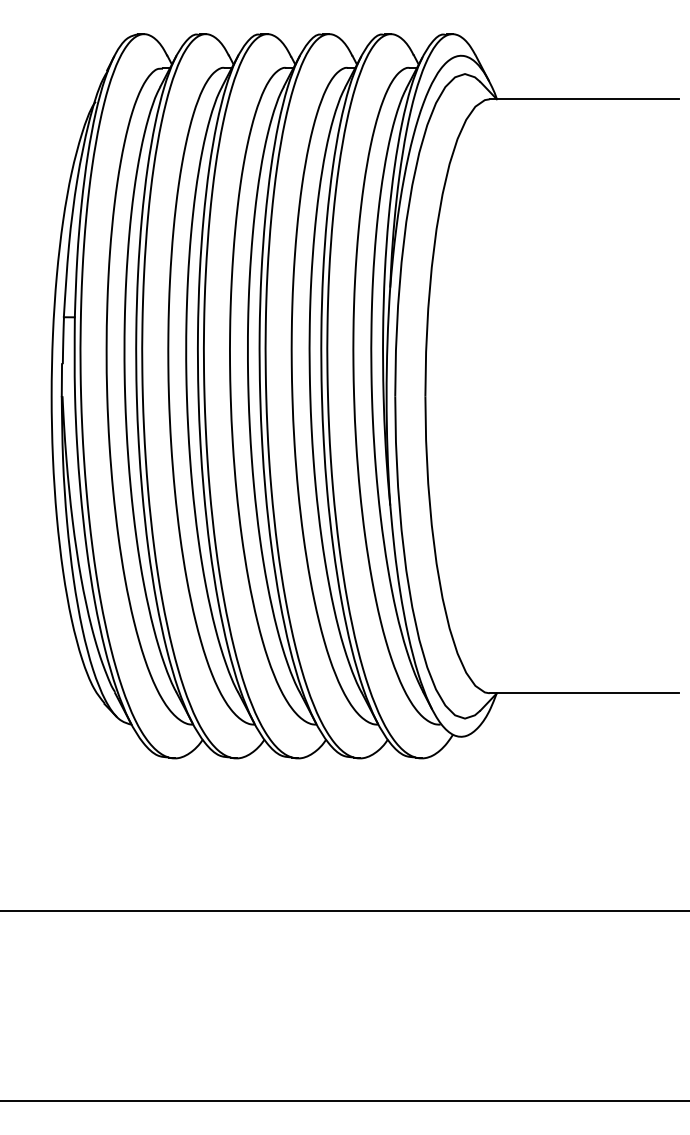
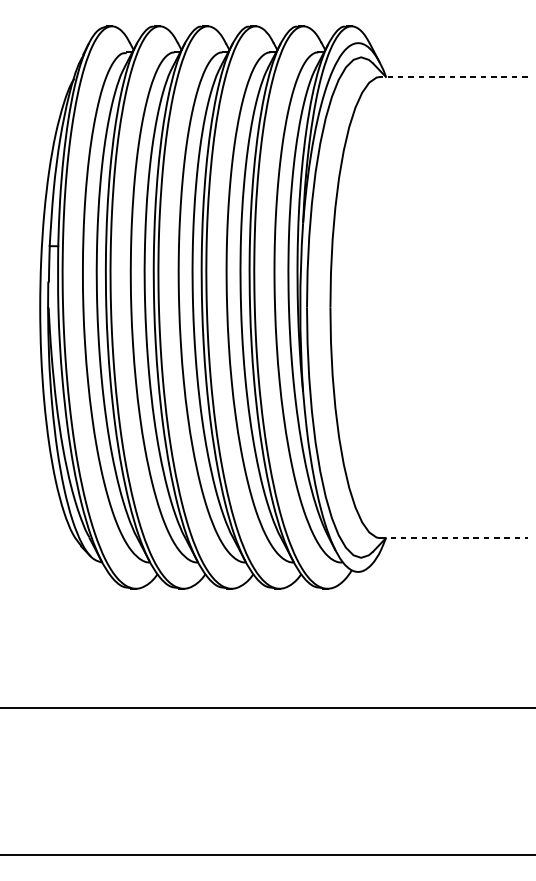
line: (584, 99) -> (453, 77), solid -> dashed
line: (584, 693) -> (453, 538), solid -> dashed

